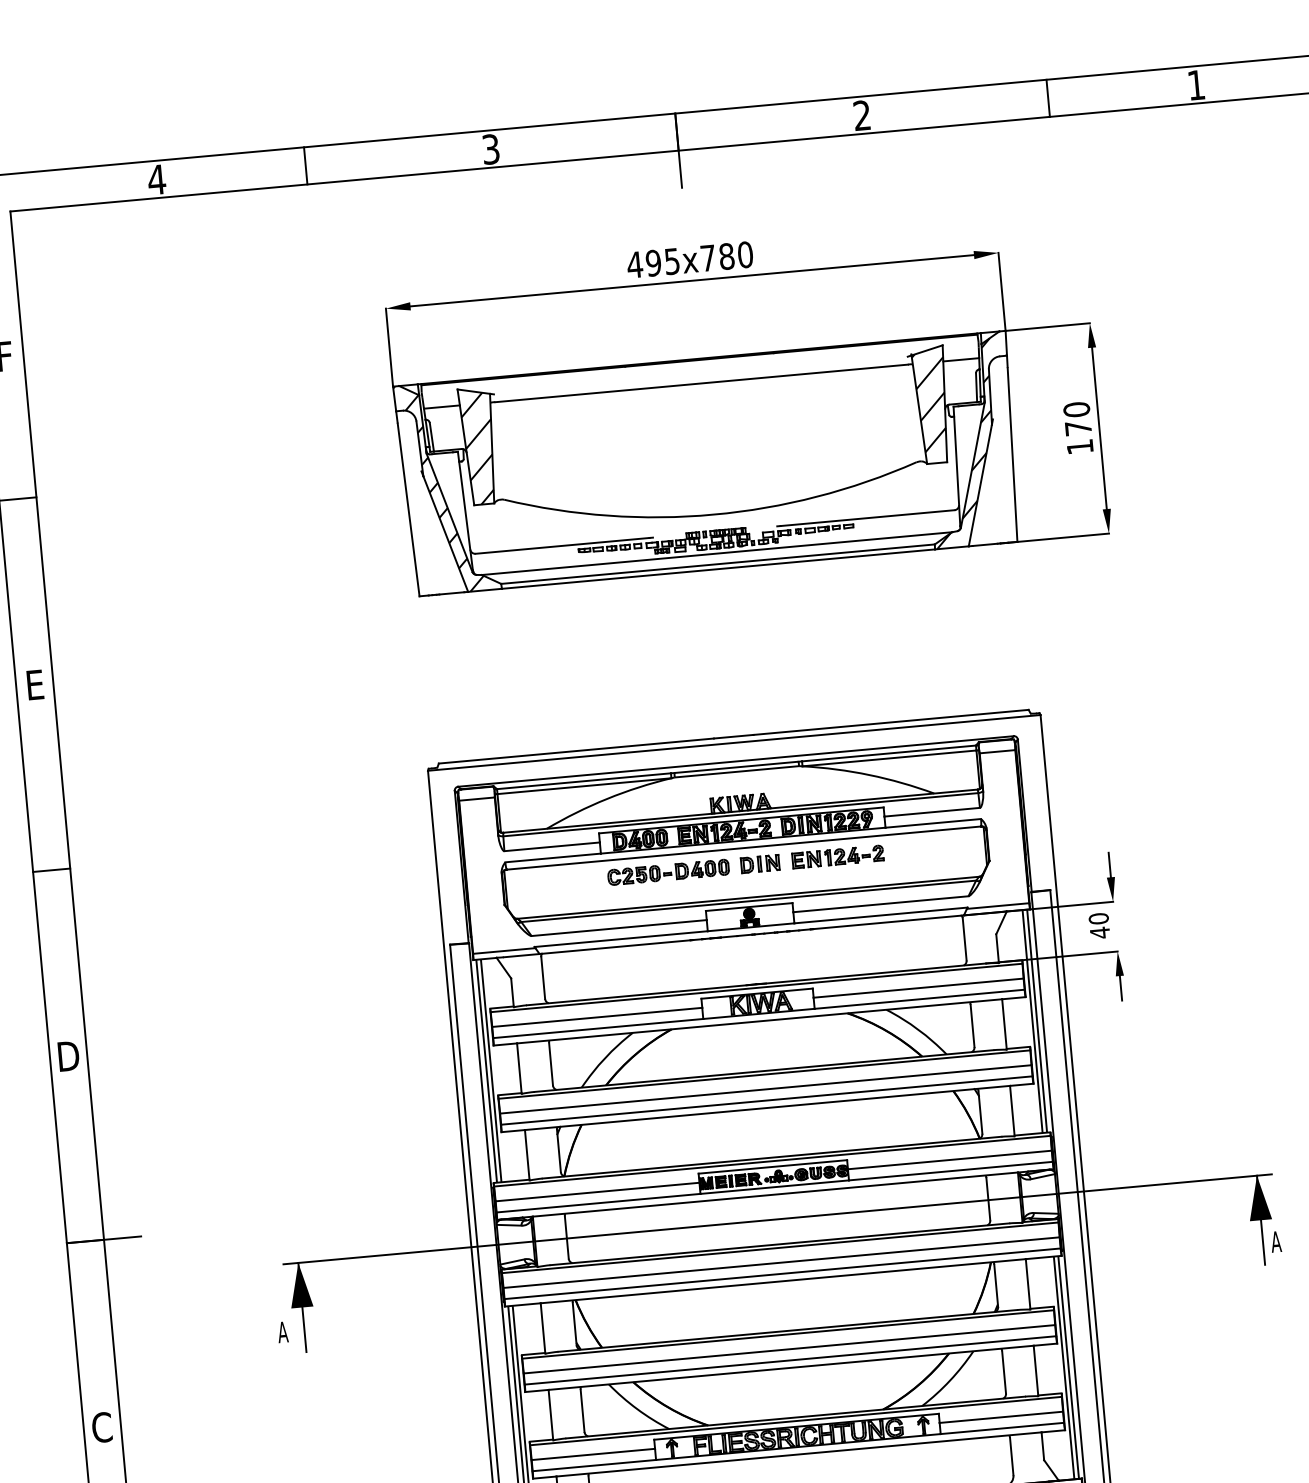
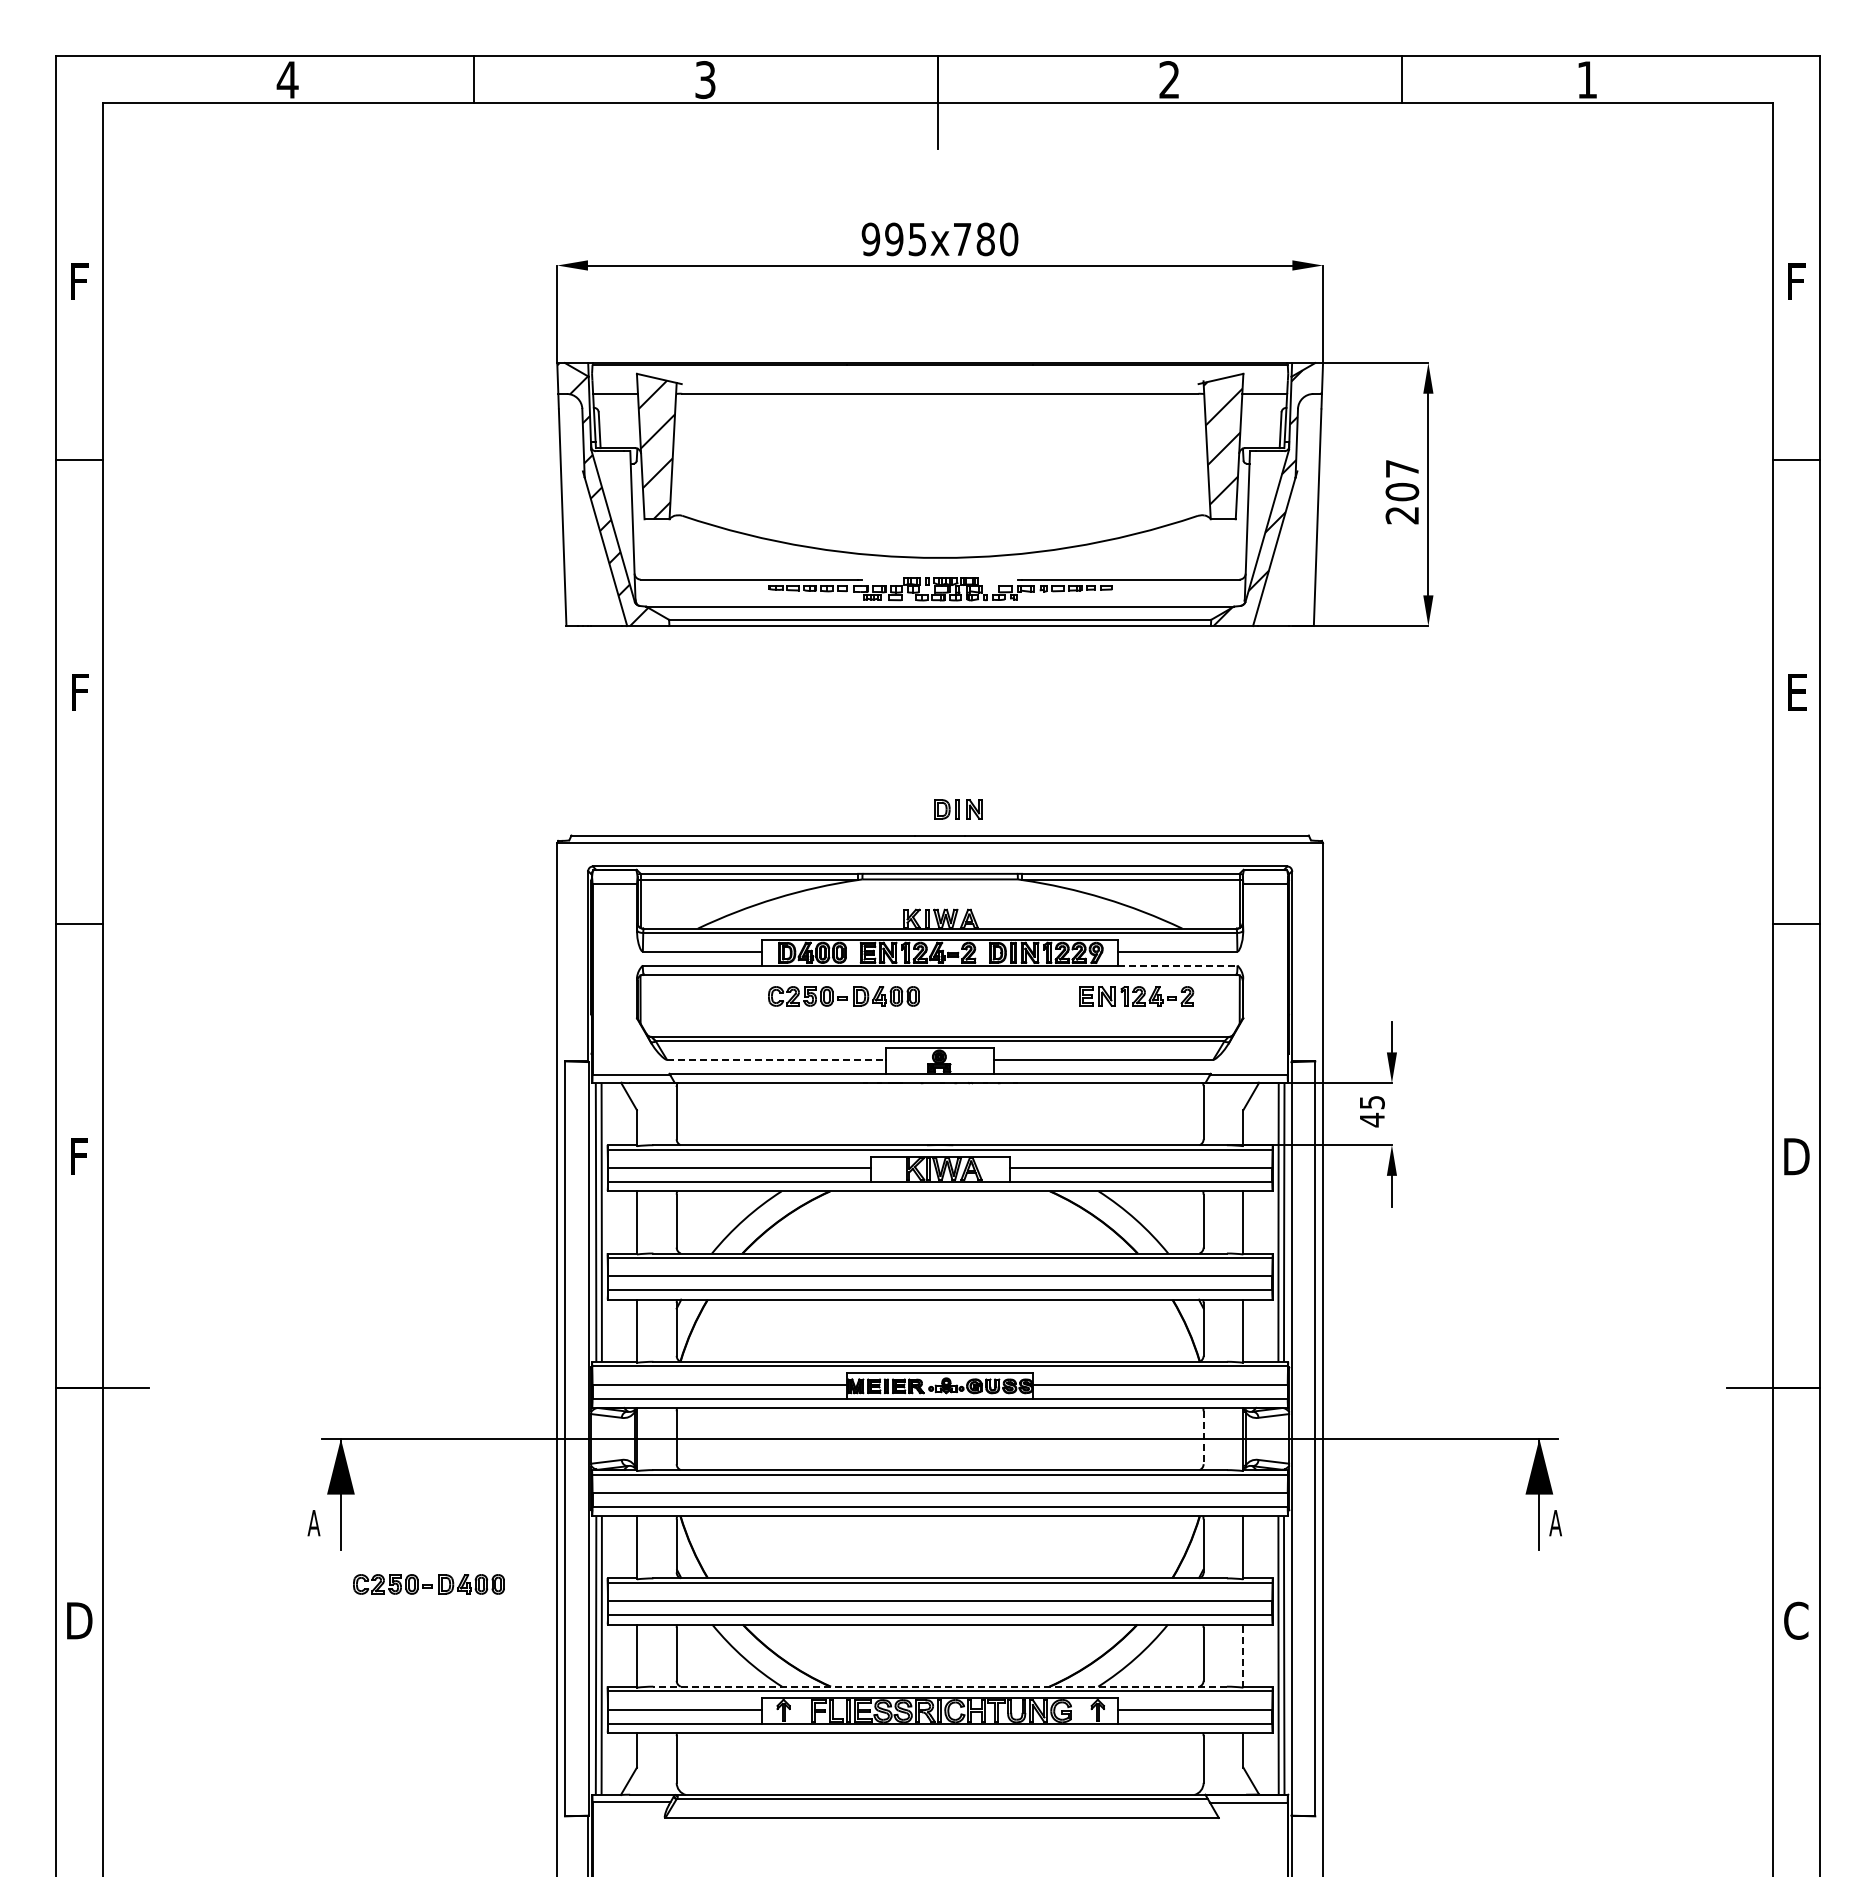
text: (634, 265) -> (870, 239), 495x780 -> 995x780
text: (1078, 427) -> (1402, 491), 170 -> 207
text: (34, 684) -> (79, 692), E -> F
line: (933, 823) -> (1177, 965), solid -> dashed
part: (837, 857) -> (1136, 996), moved
part: (760, 864) -> (958, 809), moved
text: (1098, 918) -> (1371, 1102), 40 -> 45
line: (619, 927) -> (777, 1059), solid -> dashed
text: (68, 1056) -> (79, 1156), D -> F
line: (988, 1199) -> (1203, 1438), solid -> dashed
line: (1036, 1371) -> (1243, 1656), solid -> dashed
part: (378, 1373) -> (428, 1584), added
line: (795, 1417) -> (940, 1686), solid -> dashed
text: (102, 1427) -> (79, 1620), C -> D

